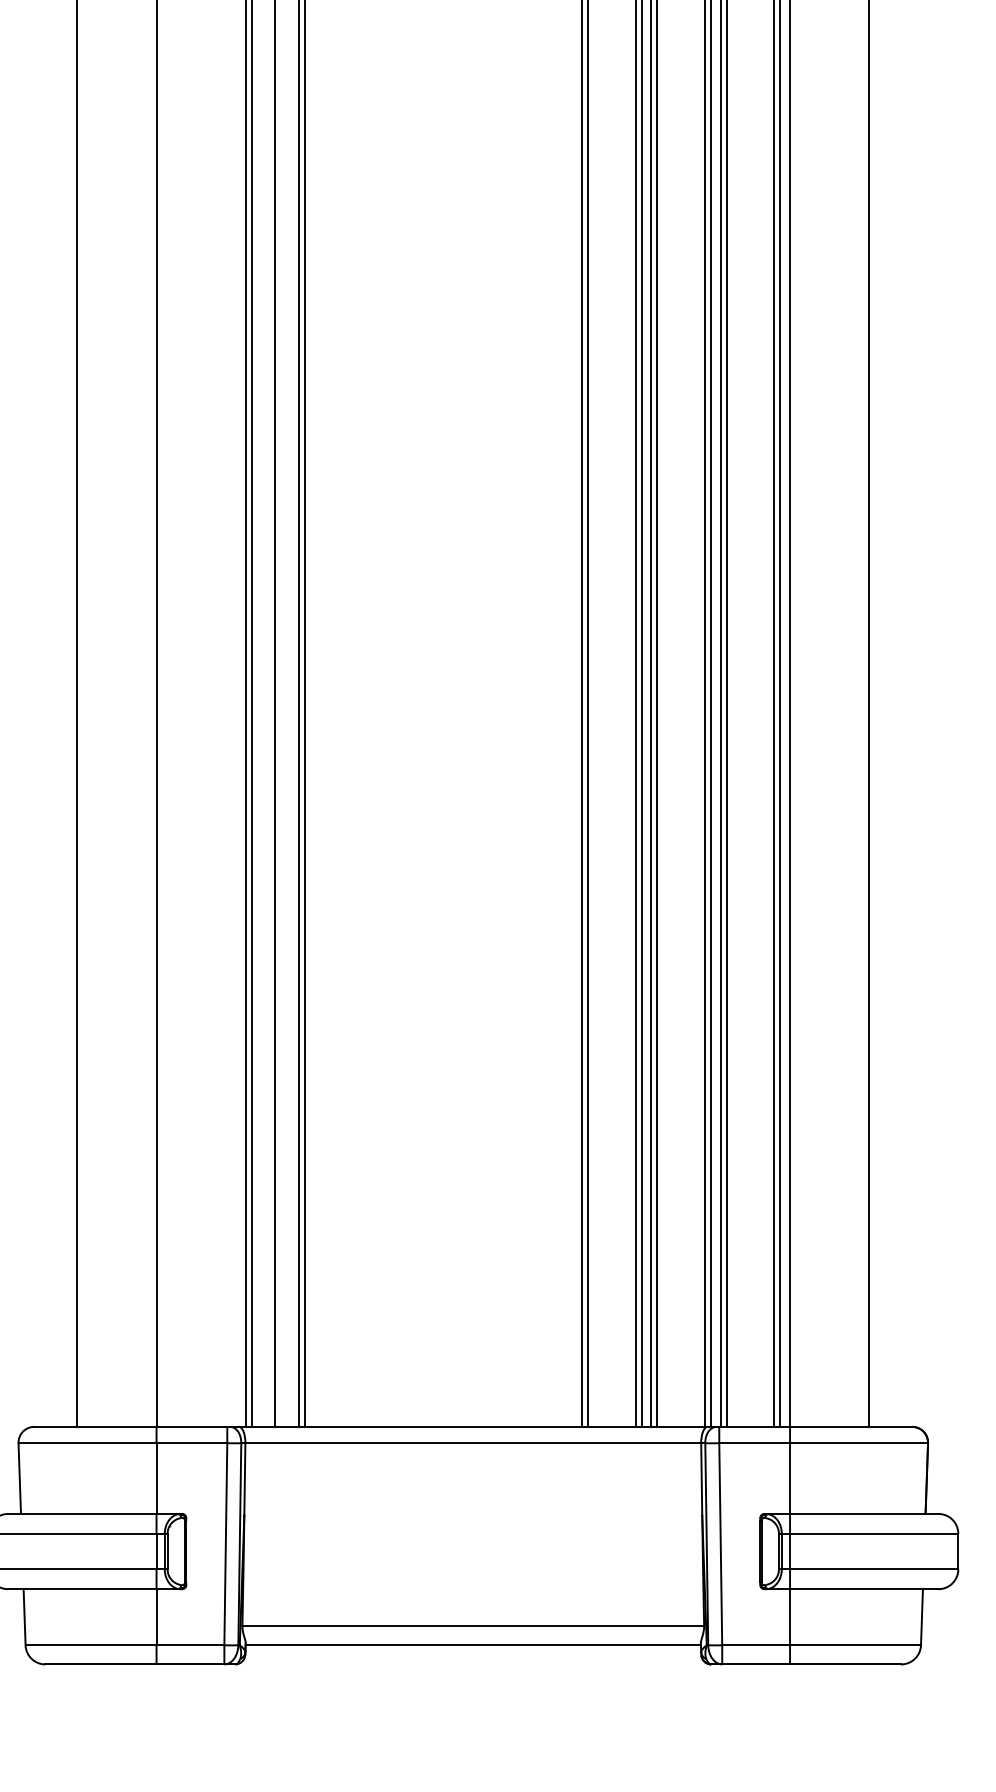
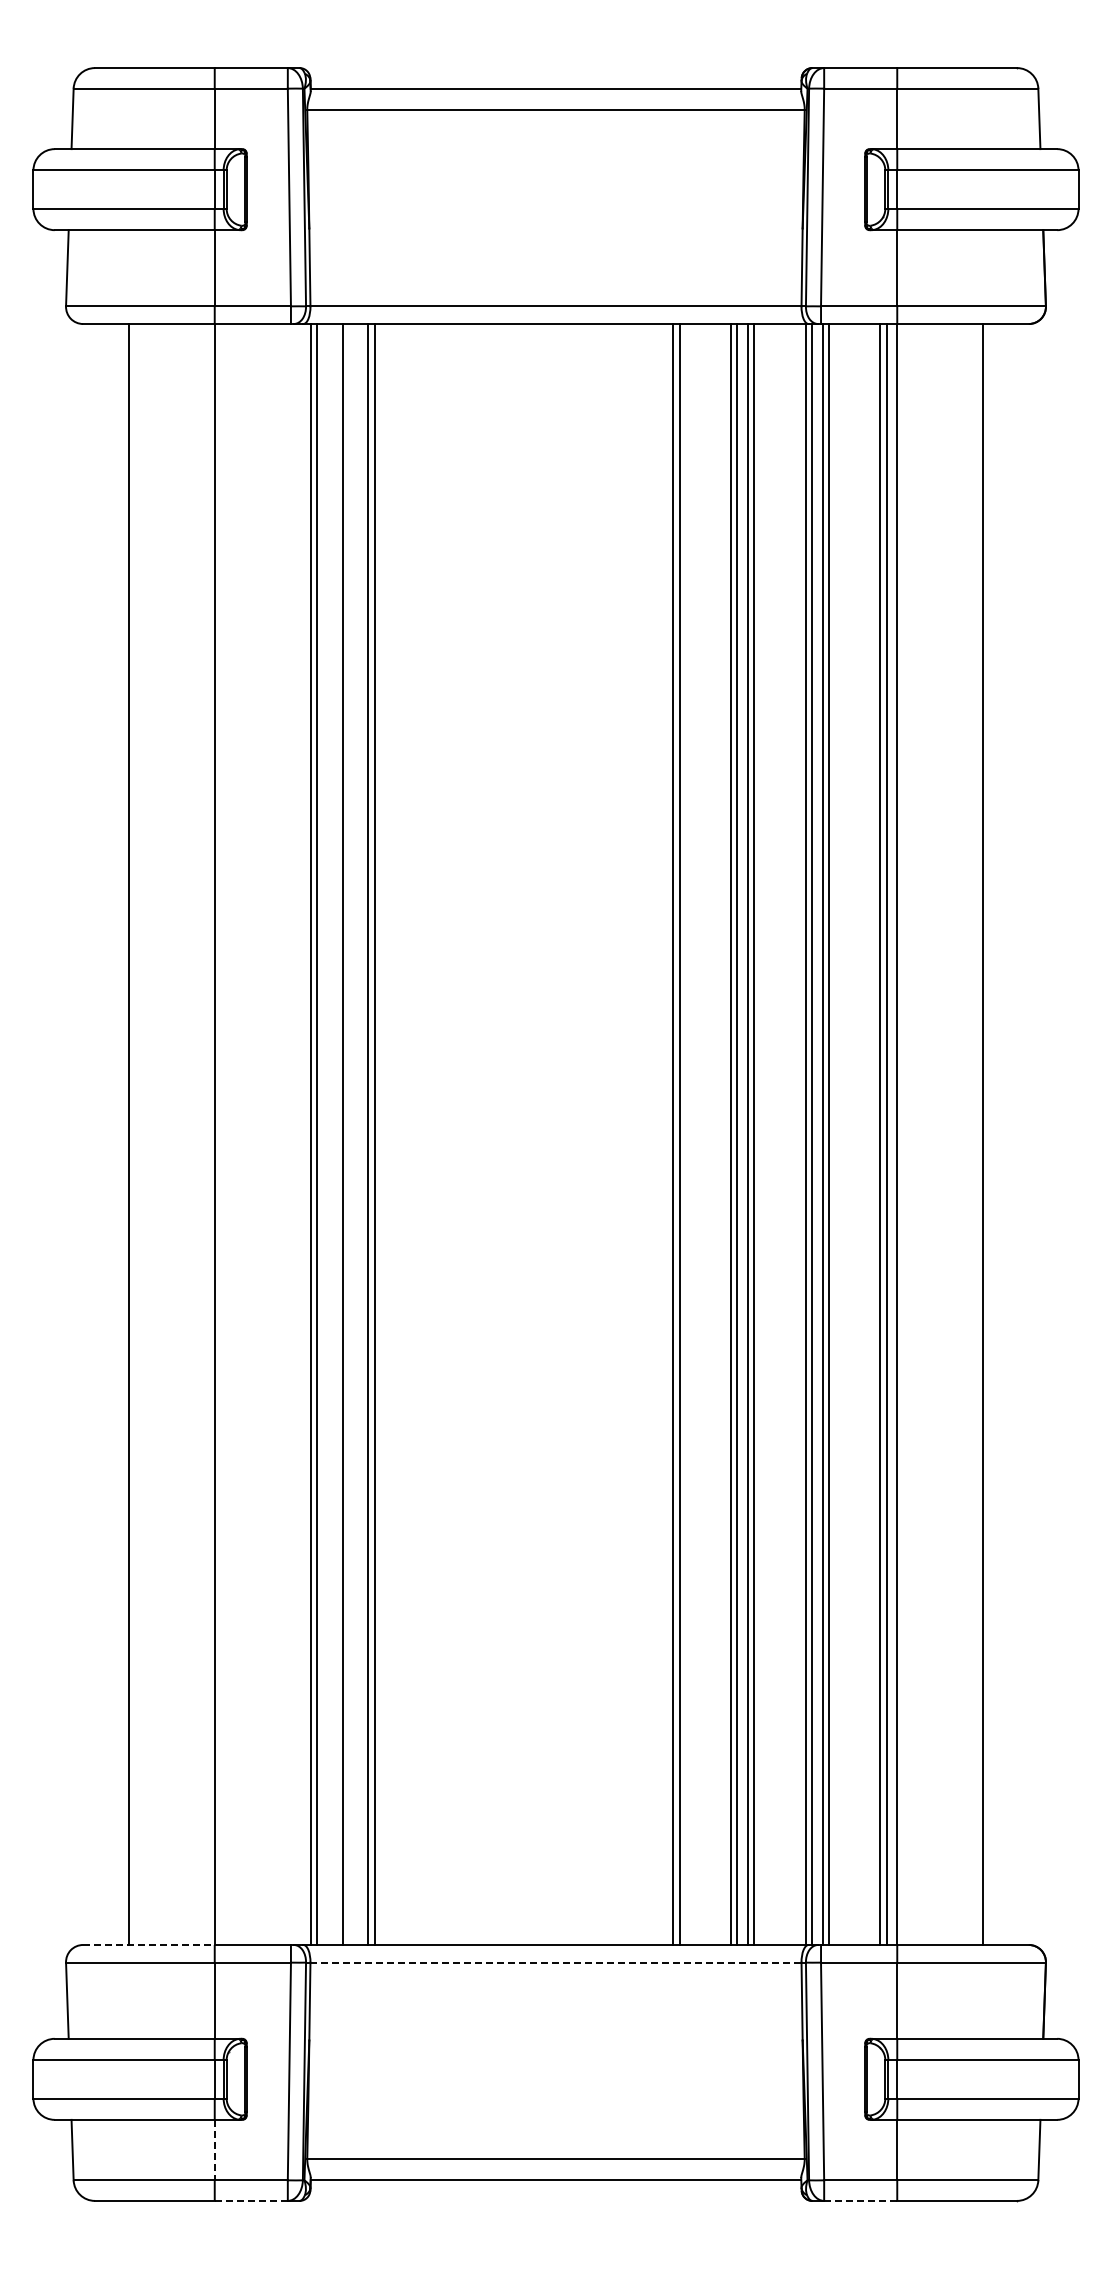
line: (95, 1426) -> (148, 1944), solid -> dashed
line: (472, 1443) -> (555, 1962), solid -> dashed
line: (156, 1617) -> (214, 2150), solid -> dashed
line: (190, 1664) -> (251, 2200), solid -> dashed
line: (755, 1664) -> (860, 2200), solid -> dashed

